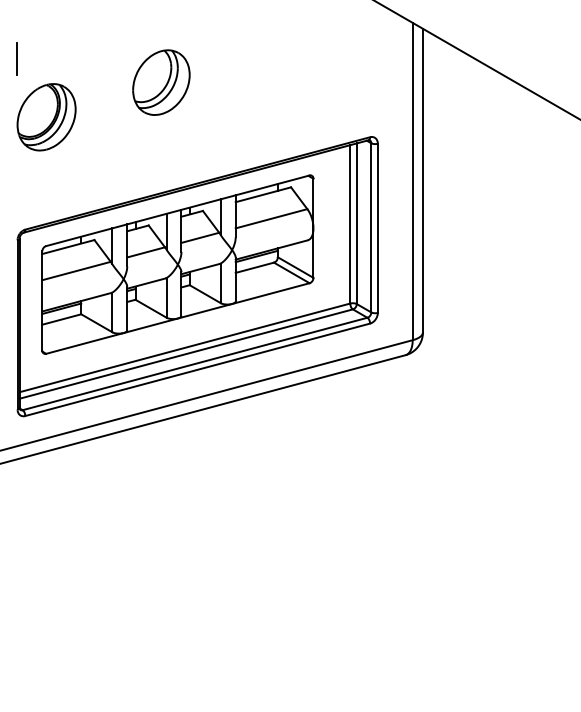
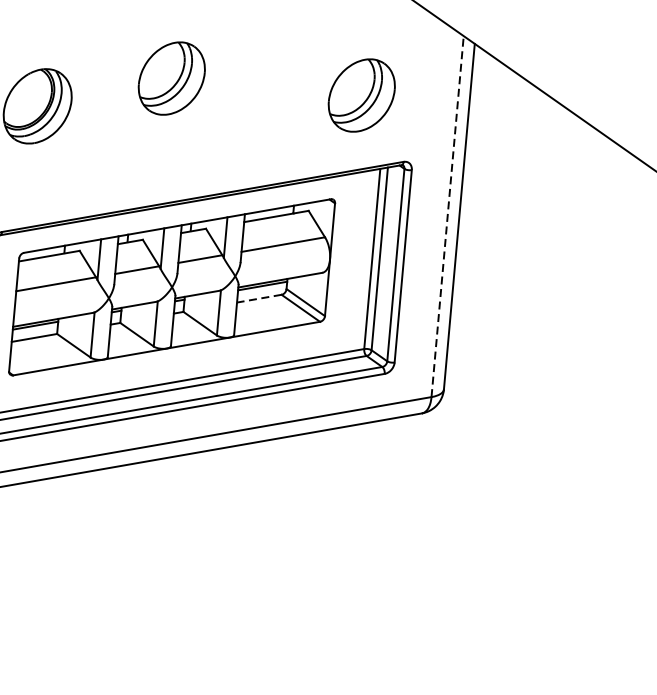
line: (17, 58) -> (10, 36), removed
part: (328, 82) -> (361, 95), added
line: (412, 181) -> (447, 216), solid -> dashed
line: (254, 267) -> (258, 298), solid -> dashed

